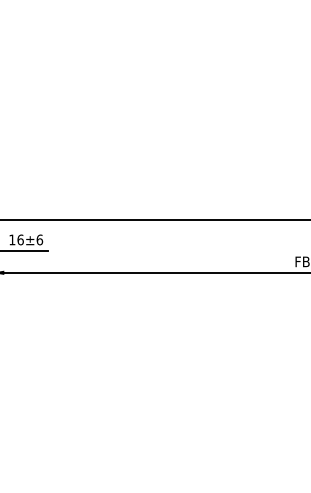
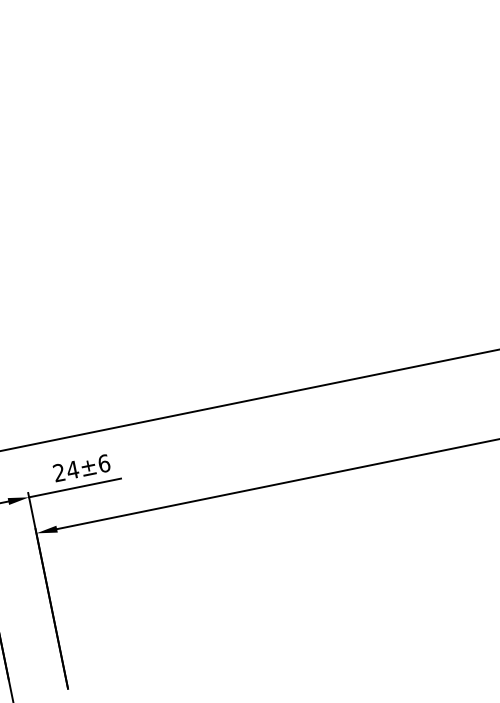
text: (16, 239) -> (65, 470), 16±6 -> 24±6

